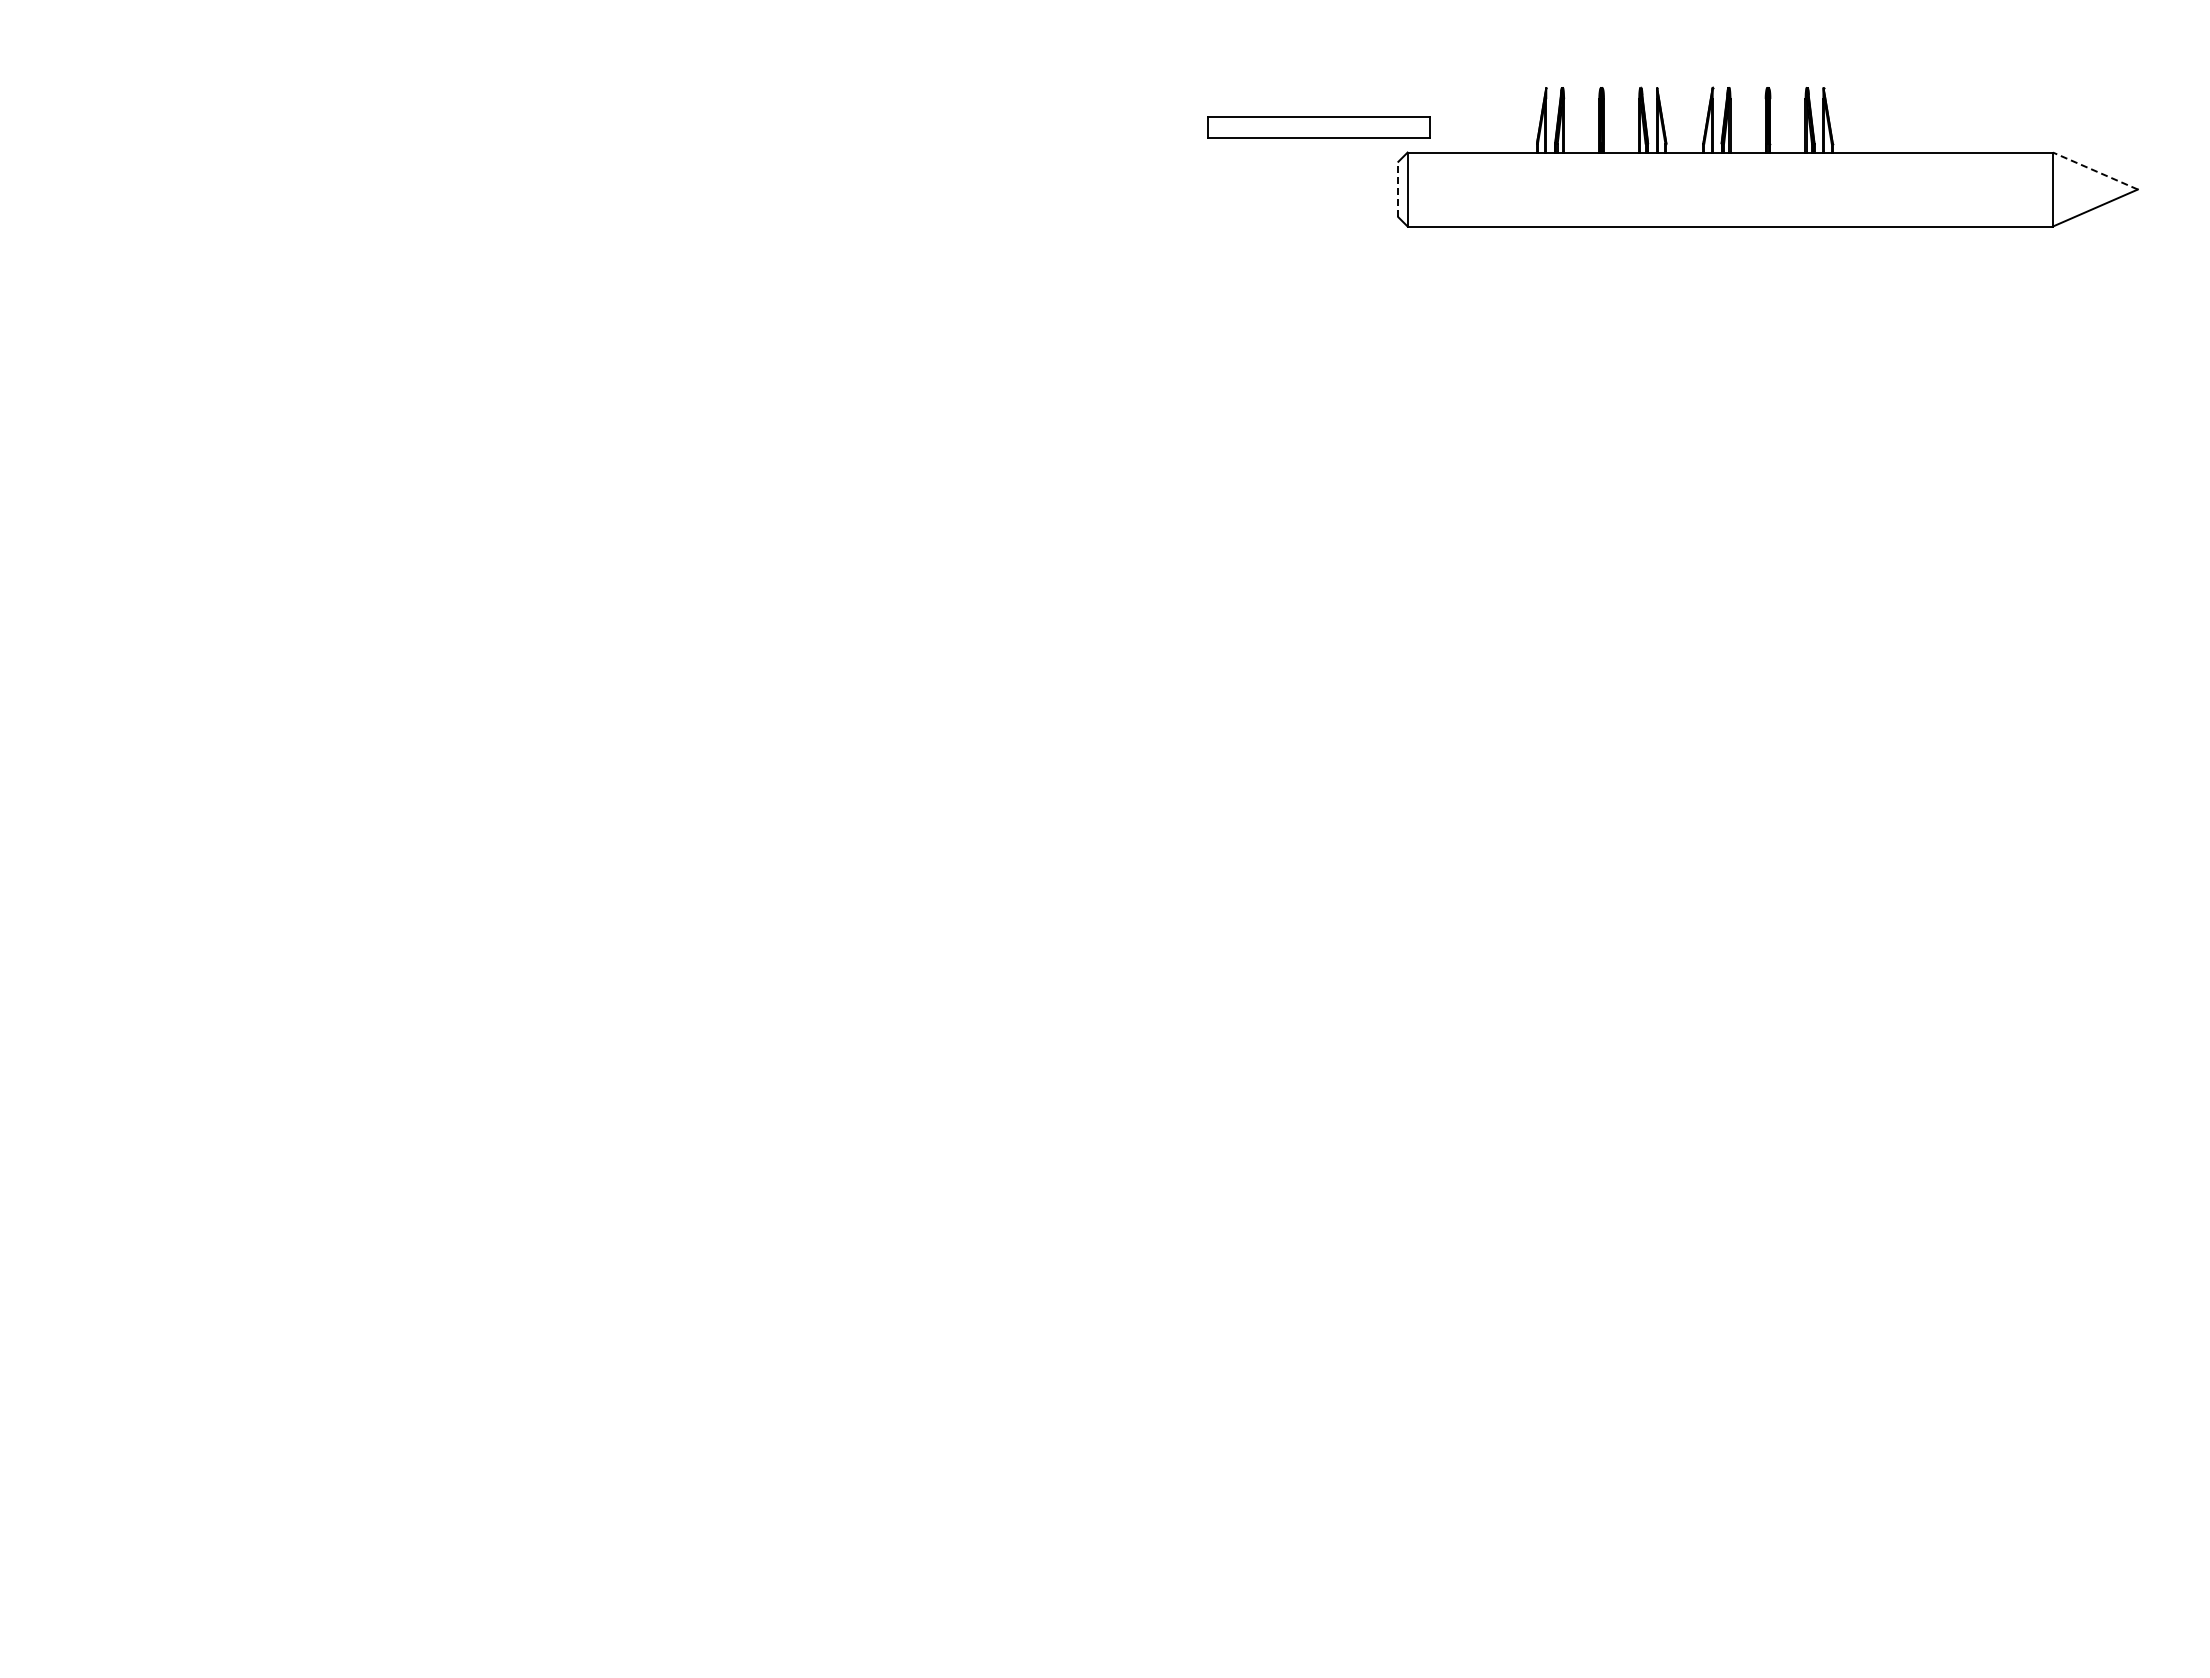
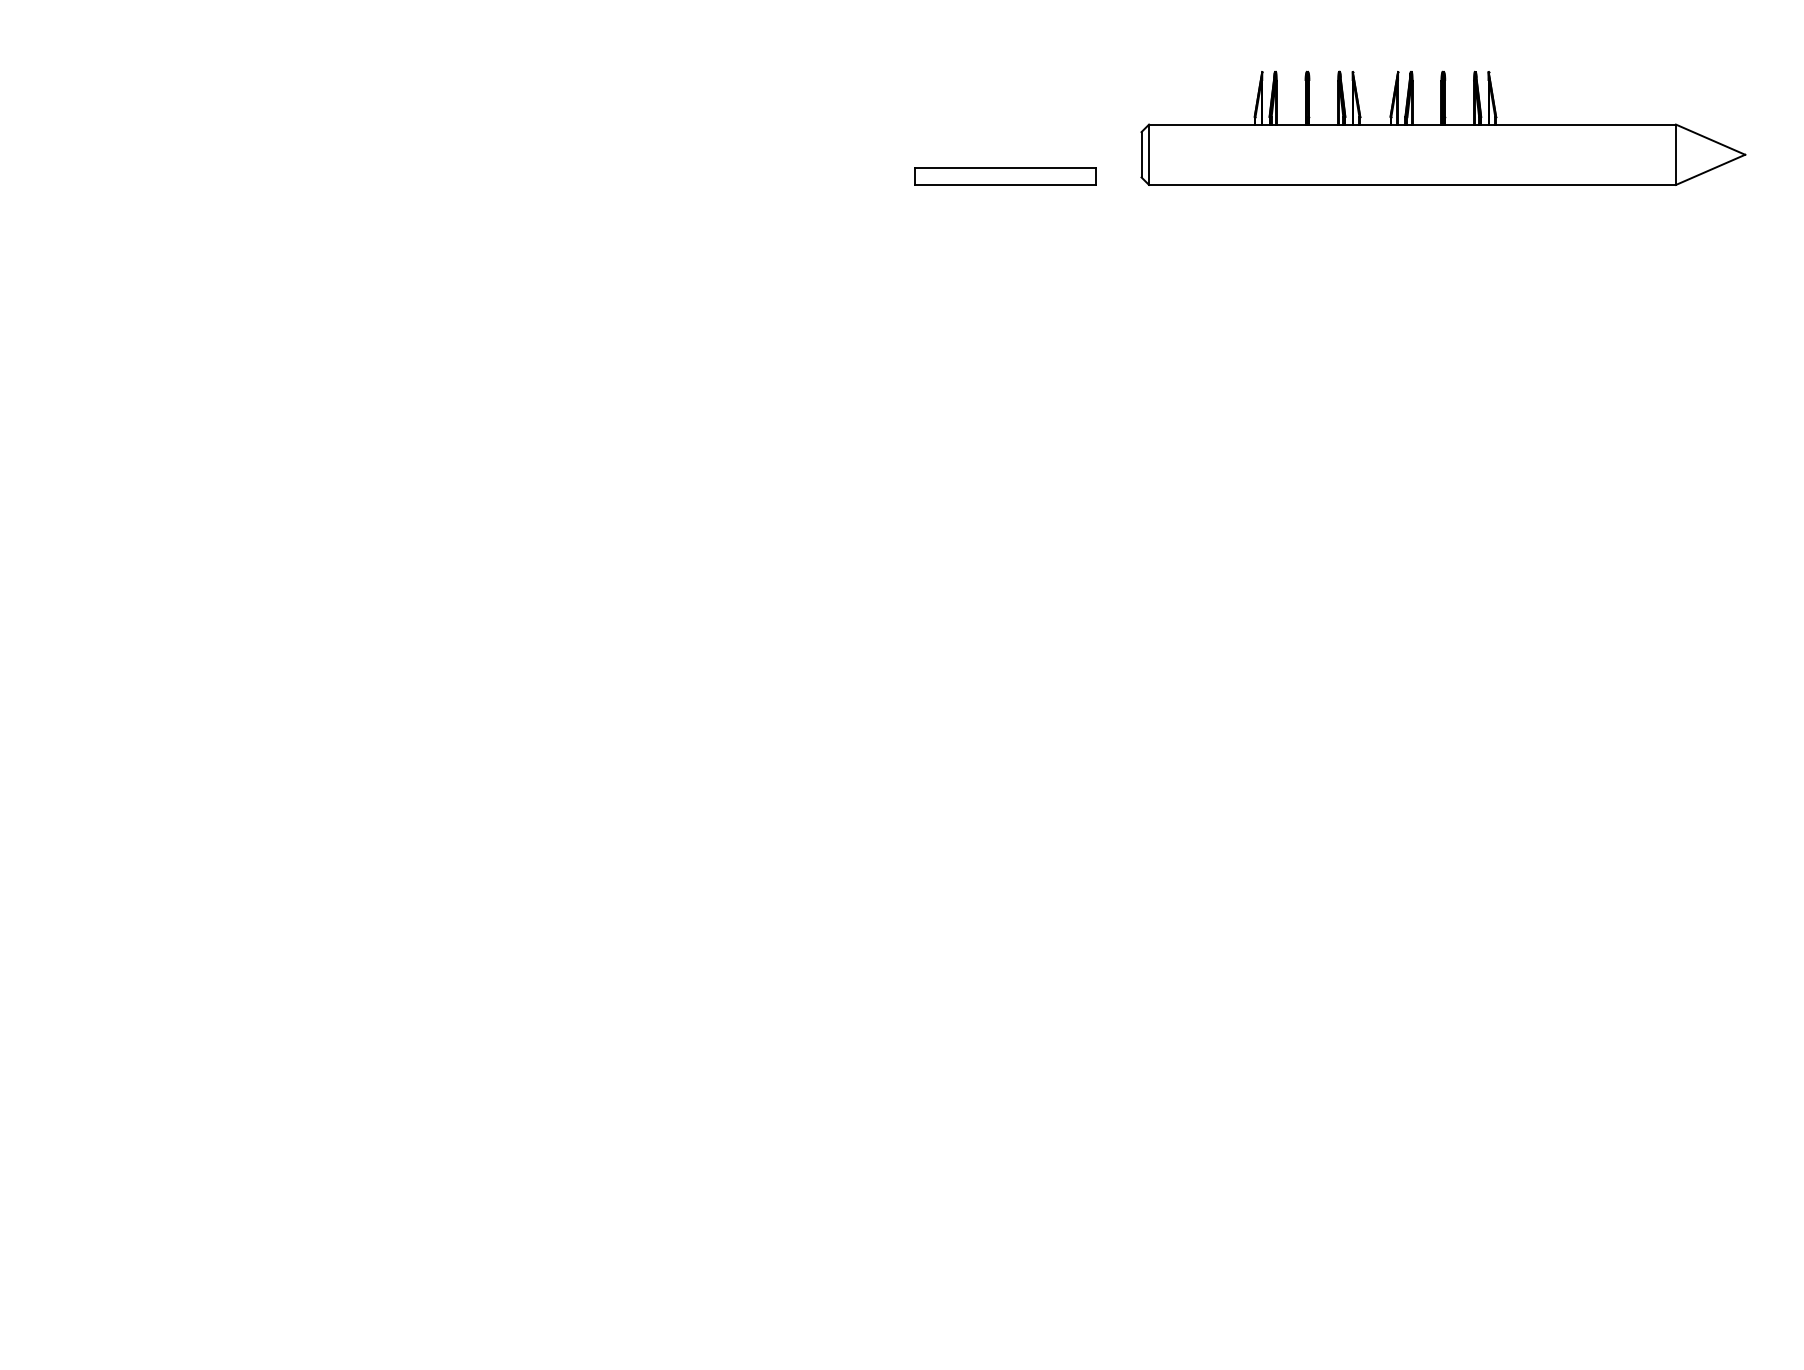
part: (1318, 127) -> (1005, 176), moved
line: (2095, 170) -> (1710, 139), dashed -> solid
line: (1398, 189) -> (1141, 154), dashed -> solid

